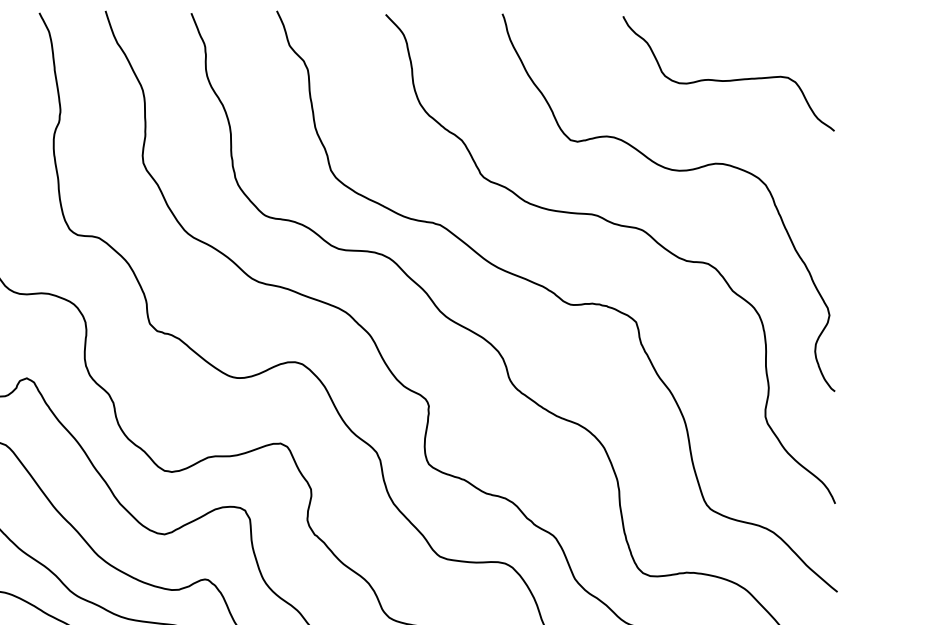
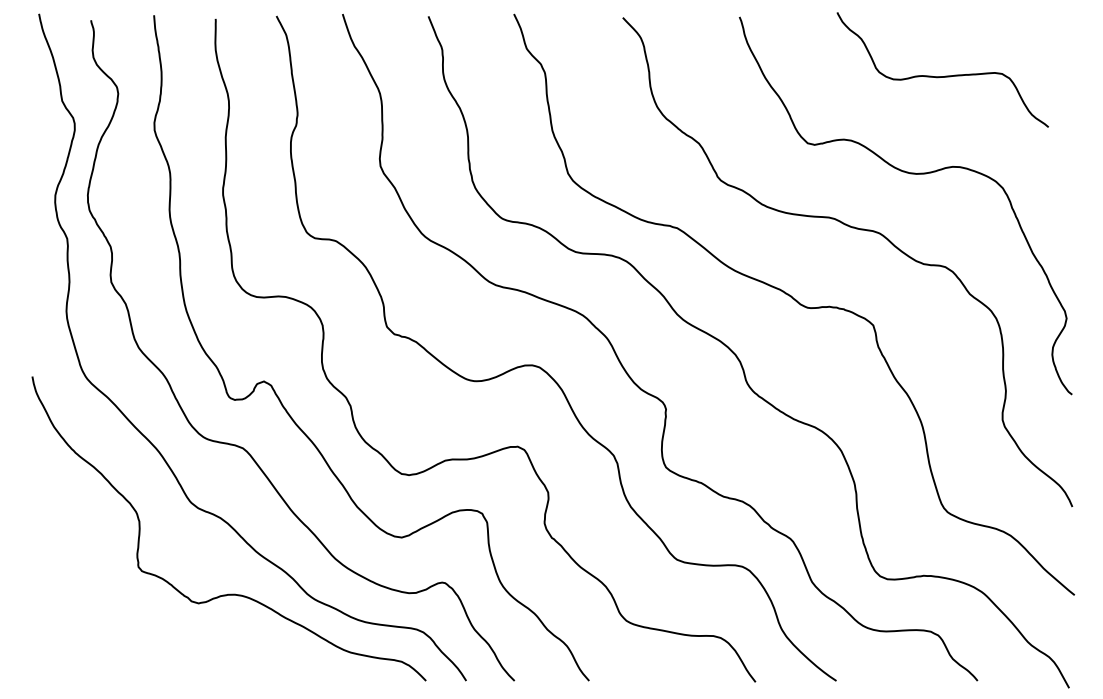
curve: (731, 79) -> (945, 75), moved

